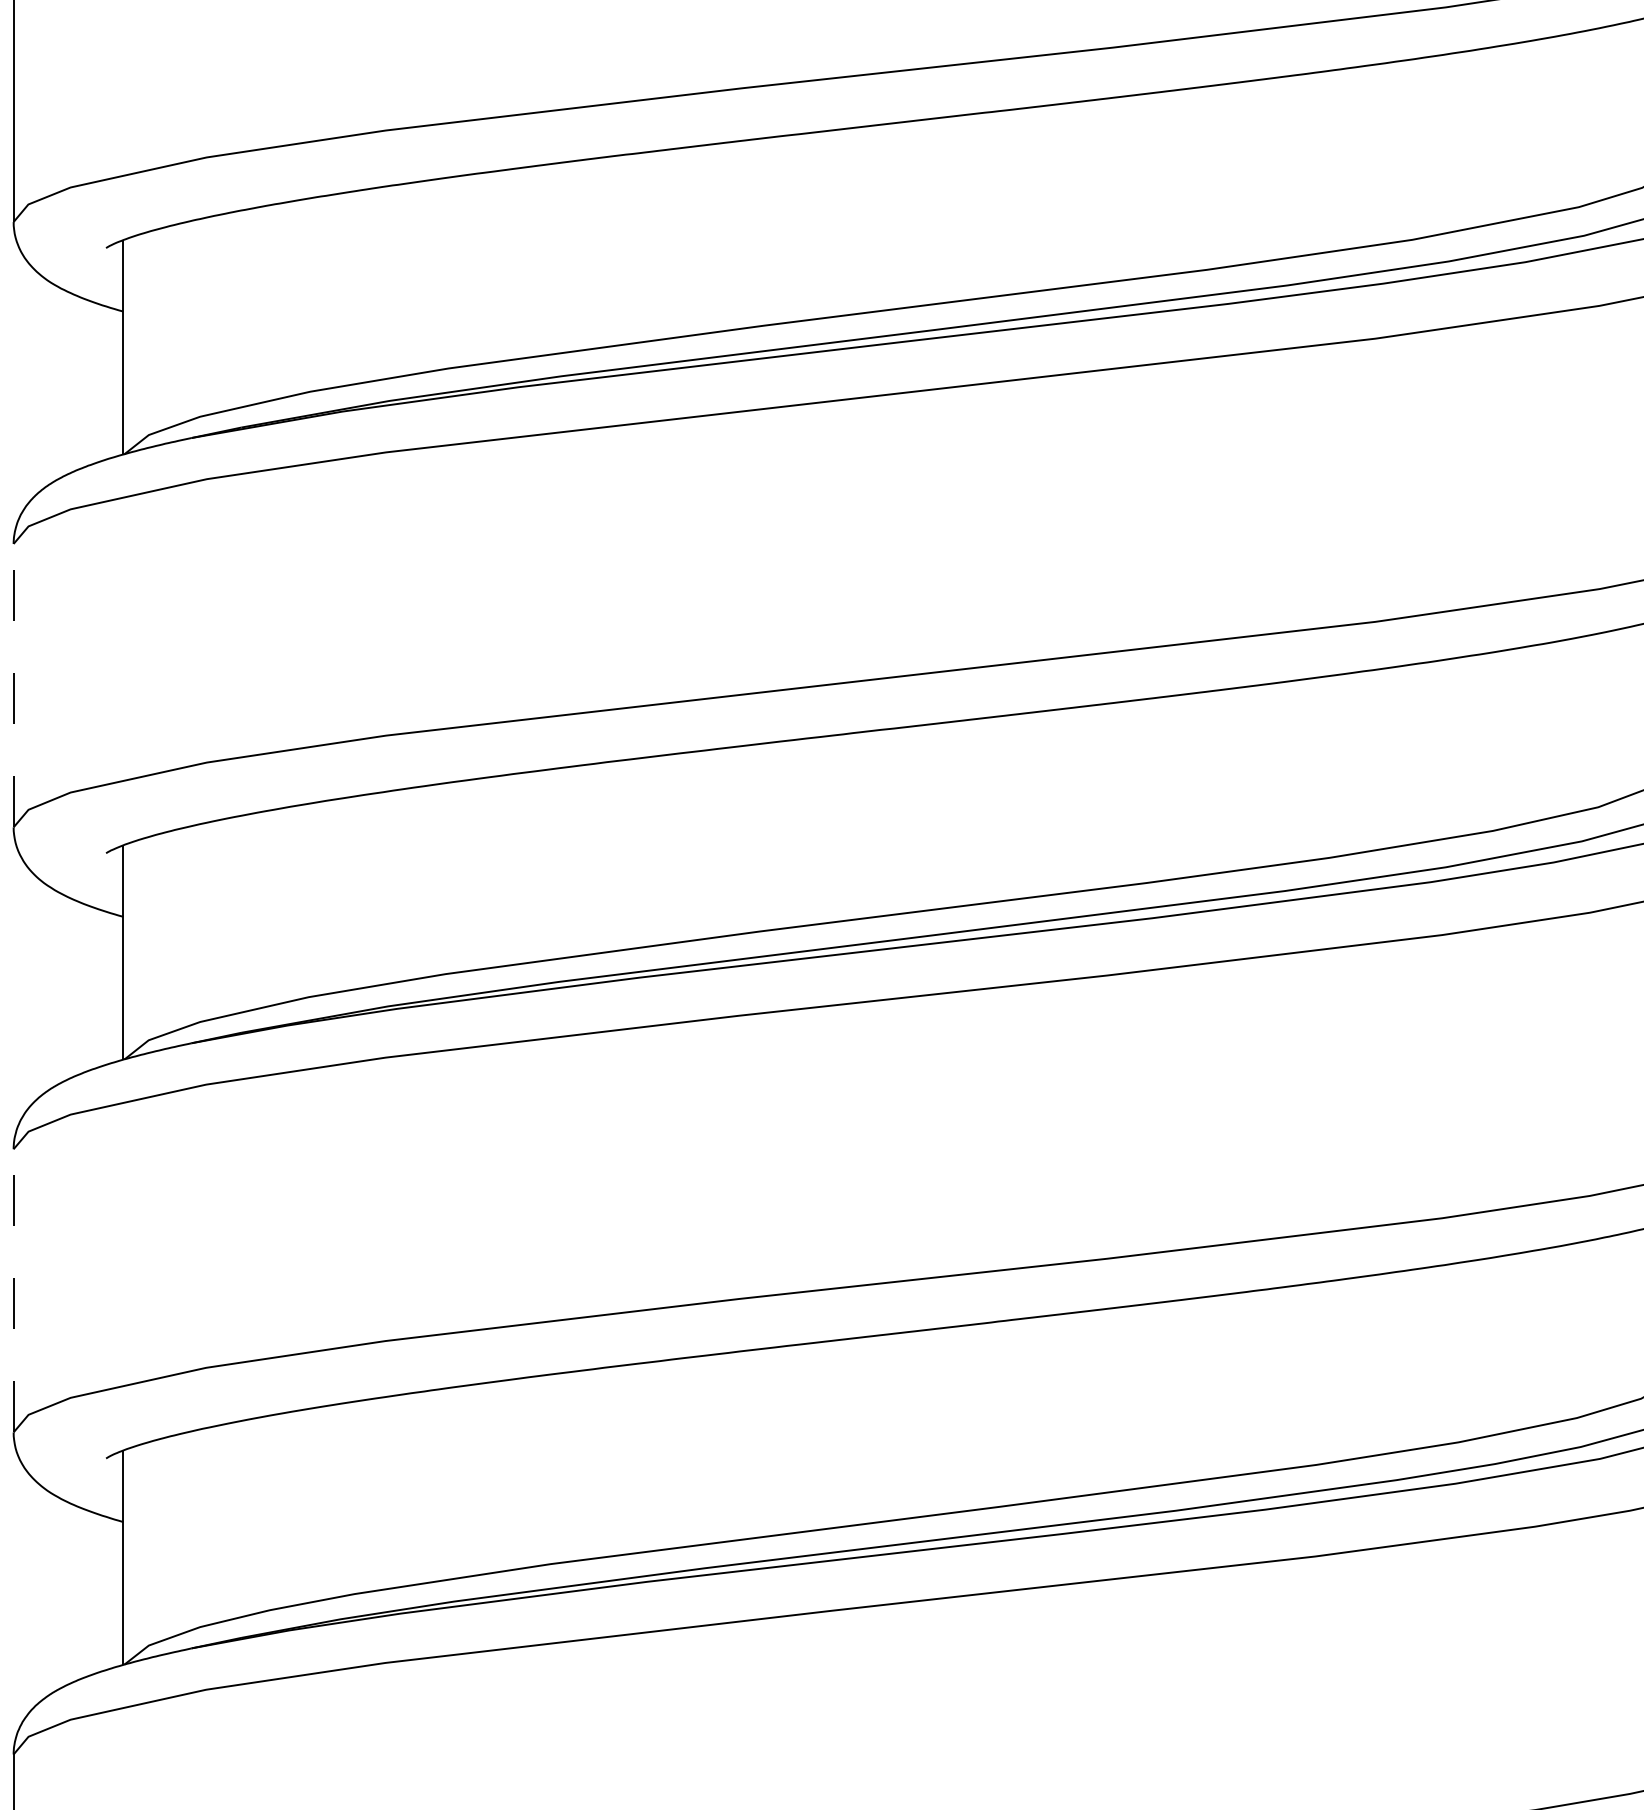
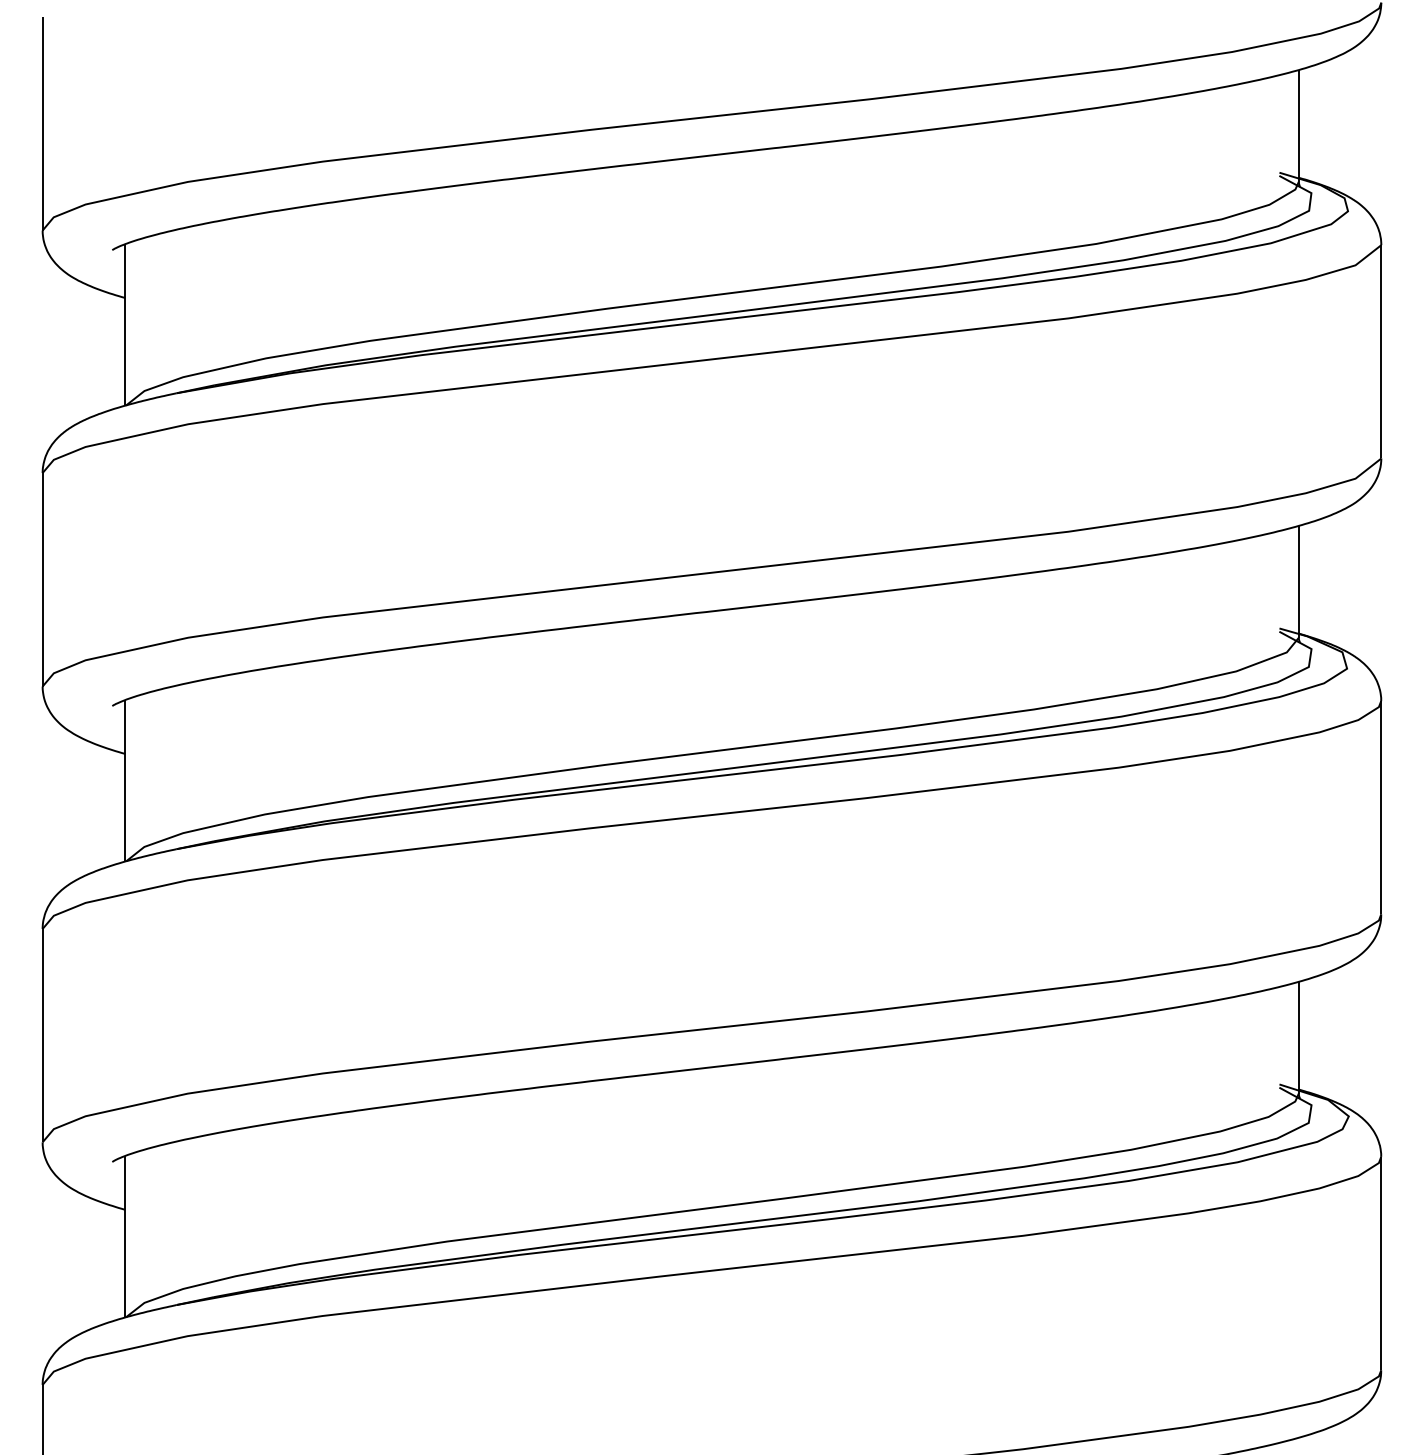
line: (13, 685) -> (42, 579), dashed -> solid
line: (13, 1290) -> (42, 1035), dashed -> solid

